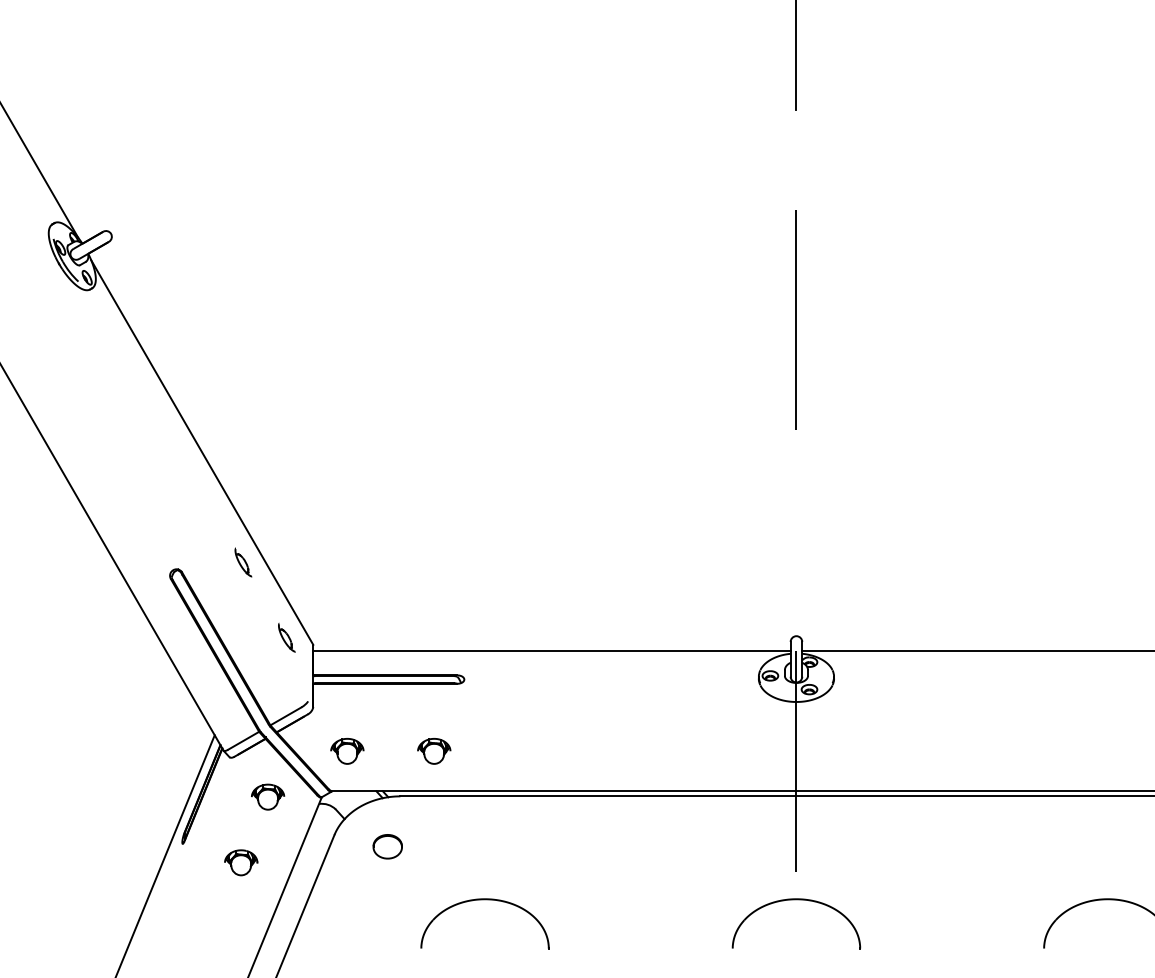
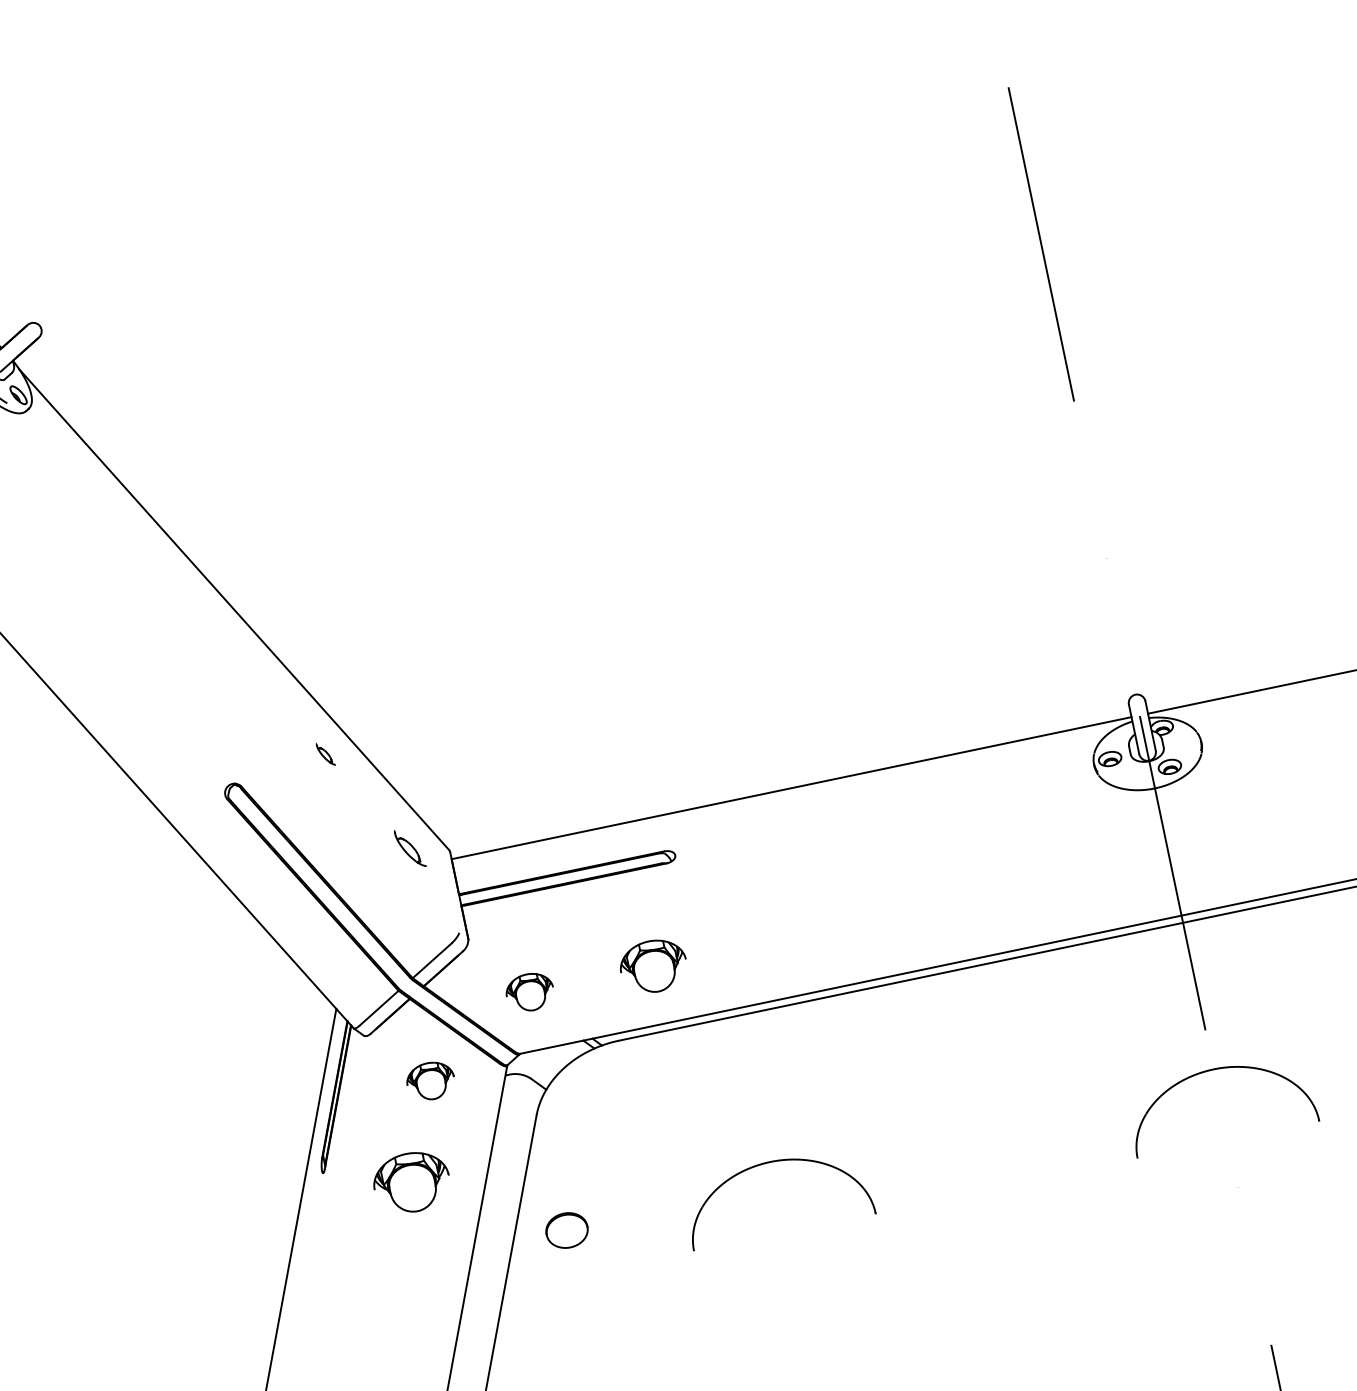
part: (243, 562) -> (325, 754), size x0.6
part: (434, 751) -> (654, 966), size x1.4
part: (387, 846) -> (566, 1230), moved
part: (241, 862) -> (412, 1182), size x1.6

